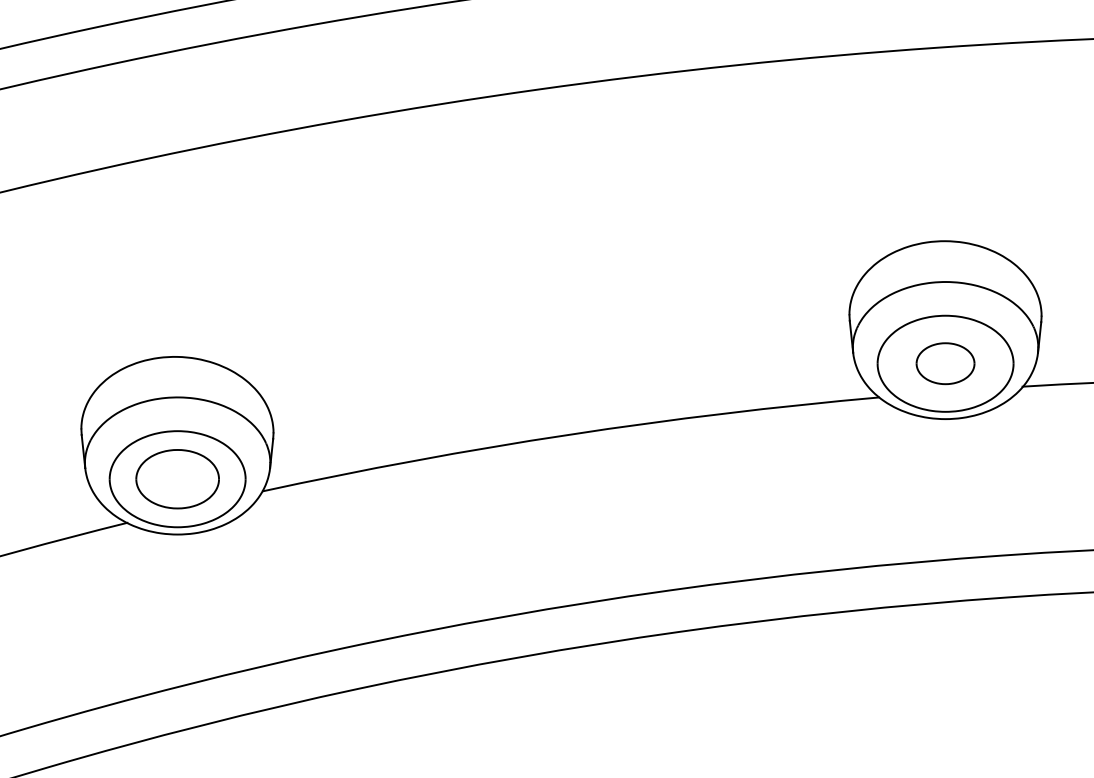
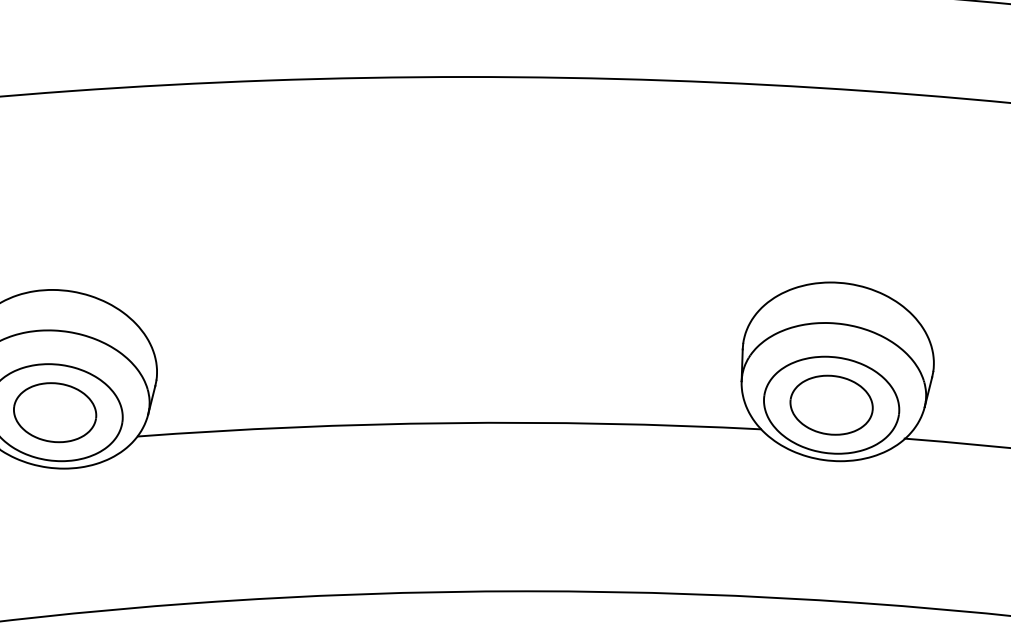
part: (945, 363) -> (831, 404), size x1.43

